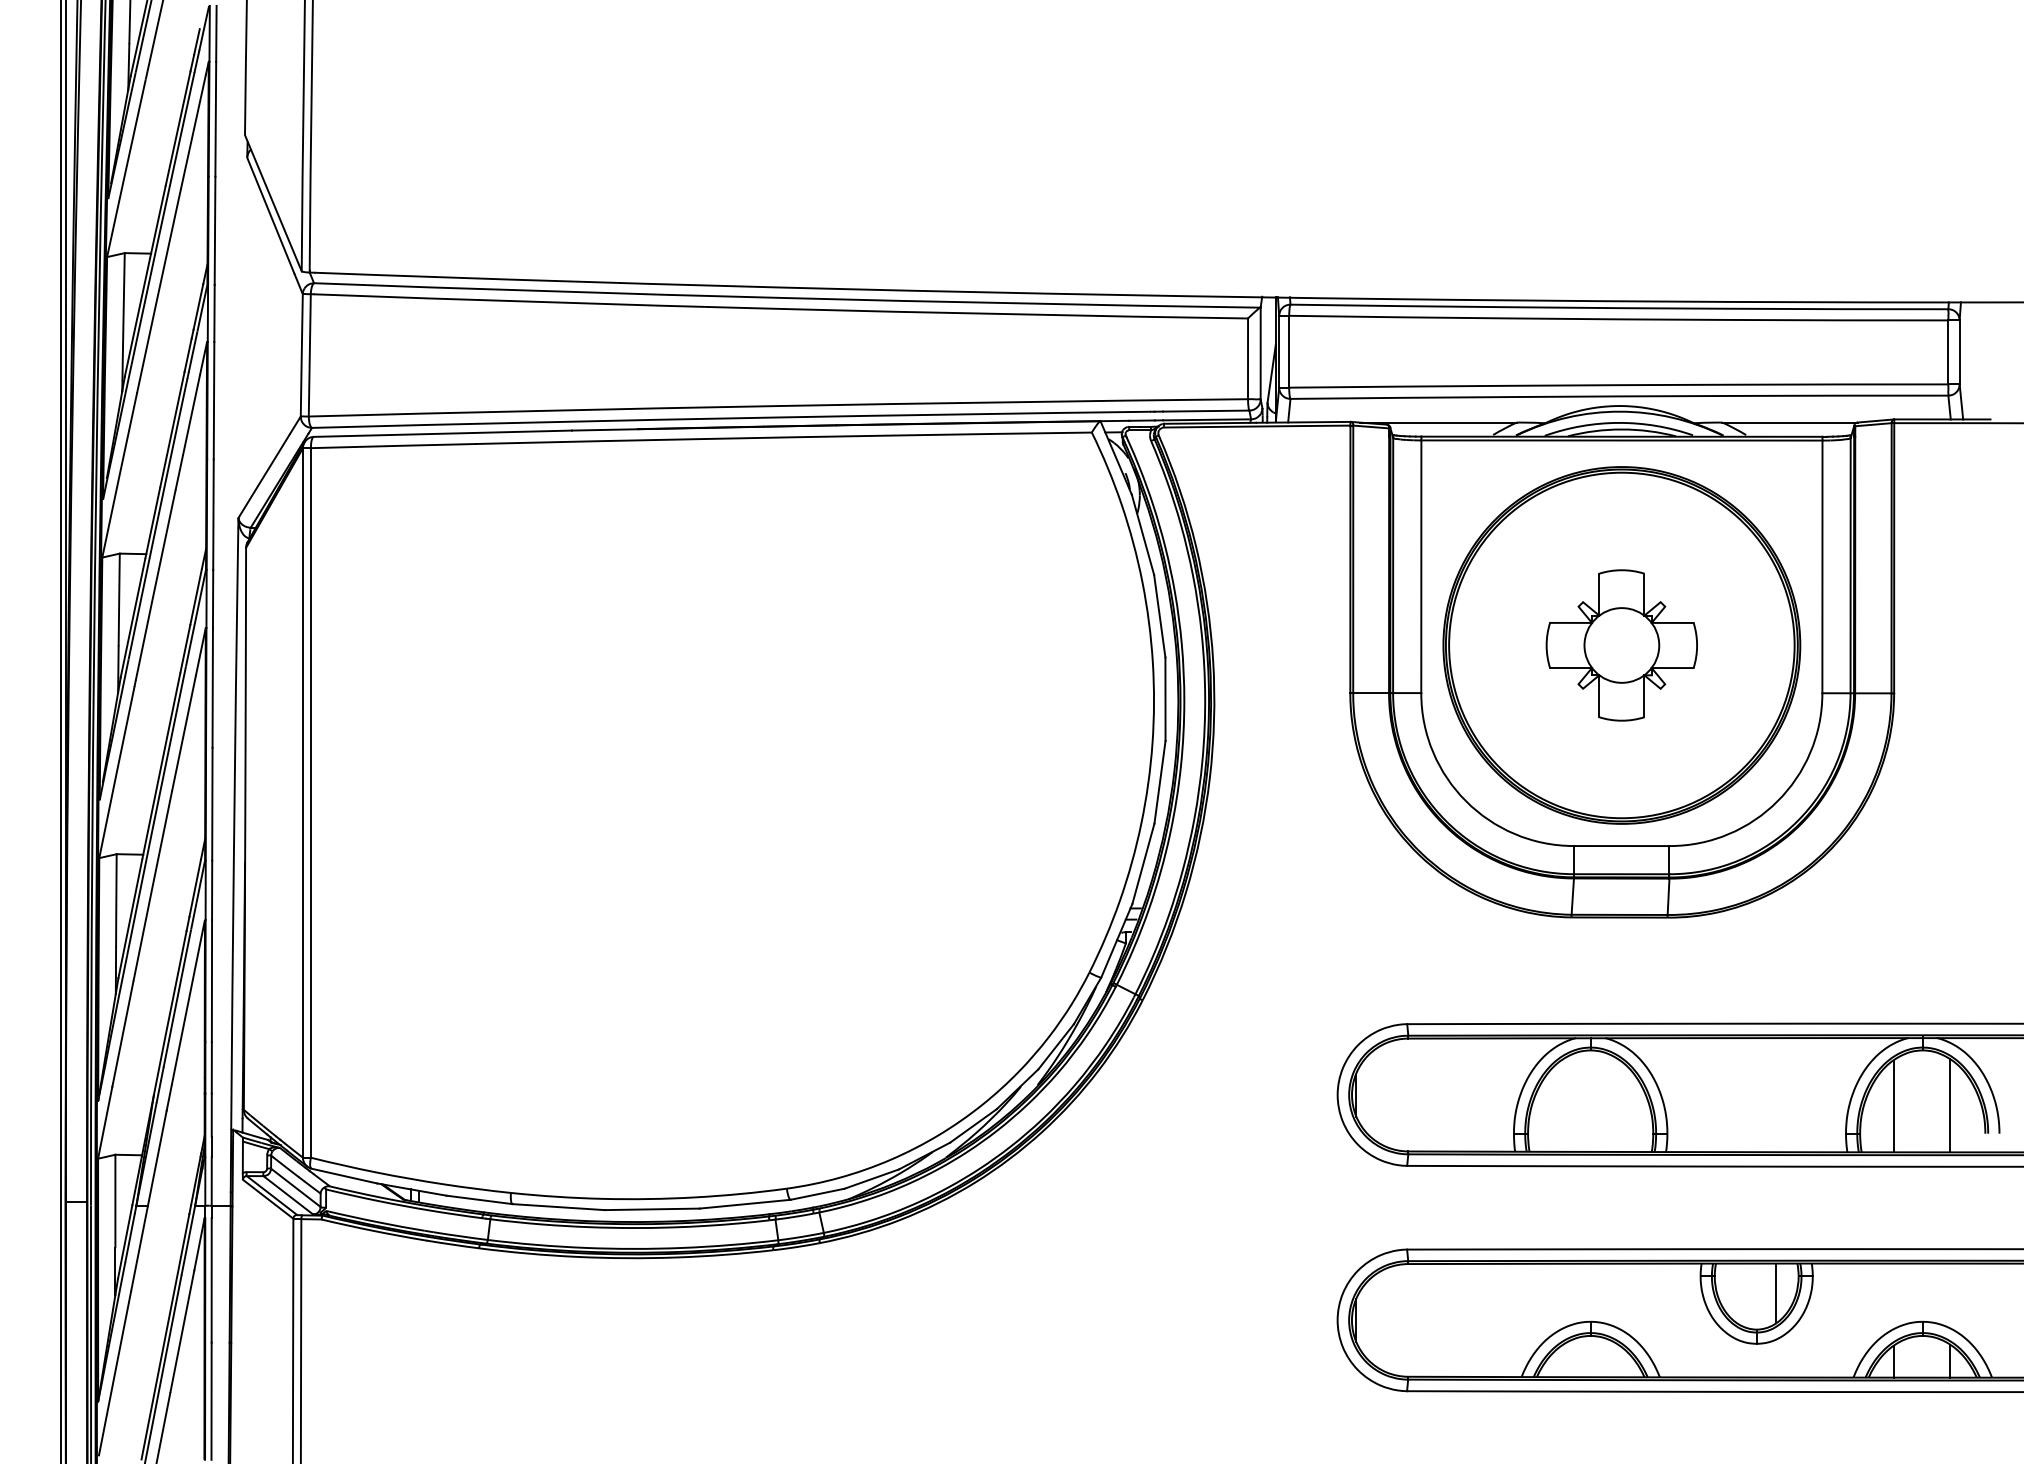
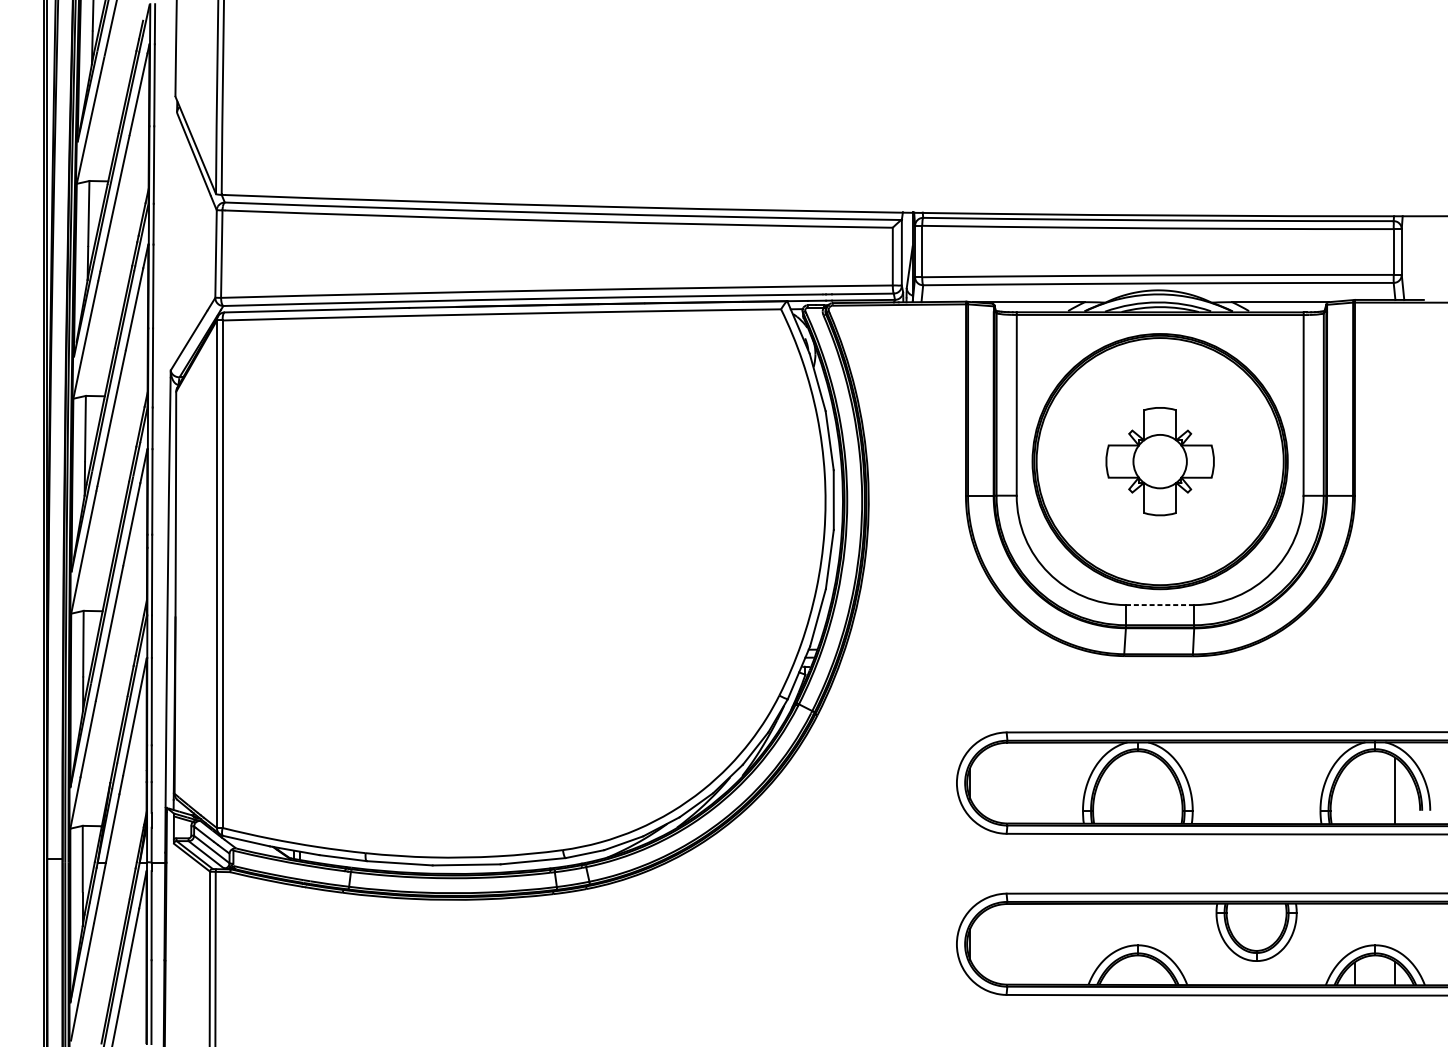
line: (1621, 846) -> (1159, 605), solid -> dashed
line: (1893, 1106) -> (1354, 791), removed
line: (1776, 1292) -> (1270, 924), removed

